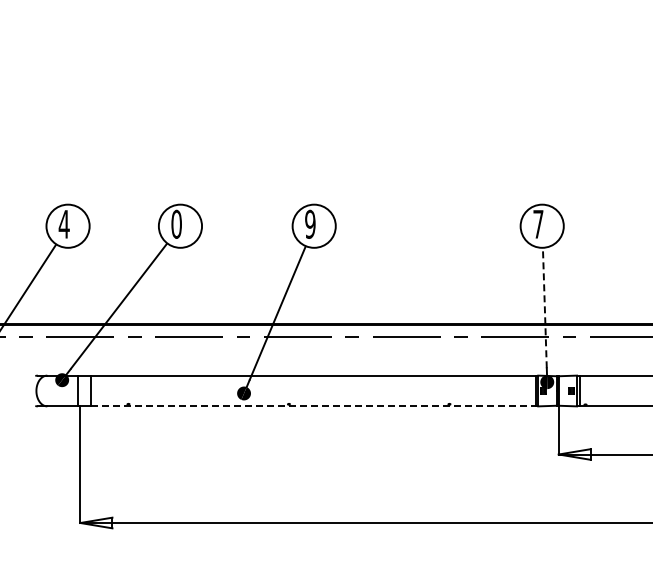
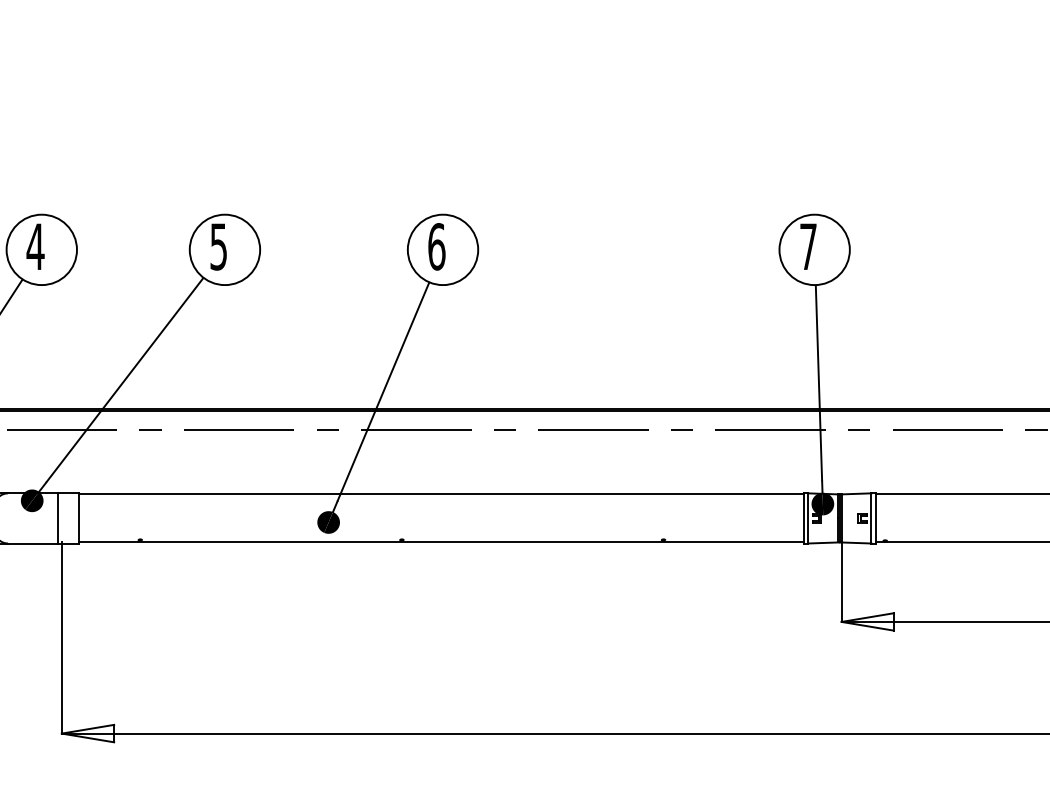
text: (176, 223) -> (218, 245), 0 -> 5
text: (310, 223) -> (436, 245), 9 -> 6
line: (544, 307) -> (818, 382), dashed -> solid
line: (313, 405) -> (441, 542), dashed -> solid

